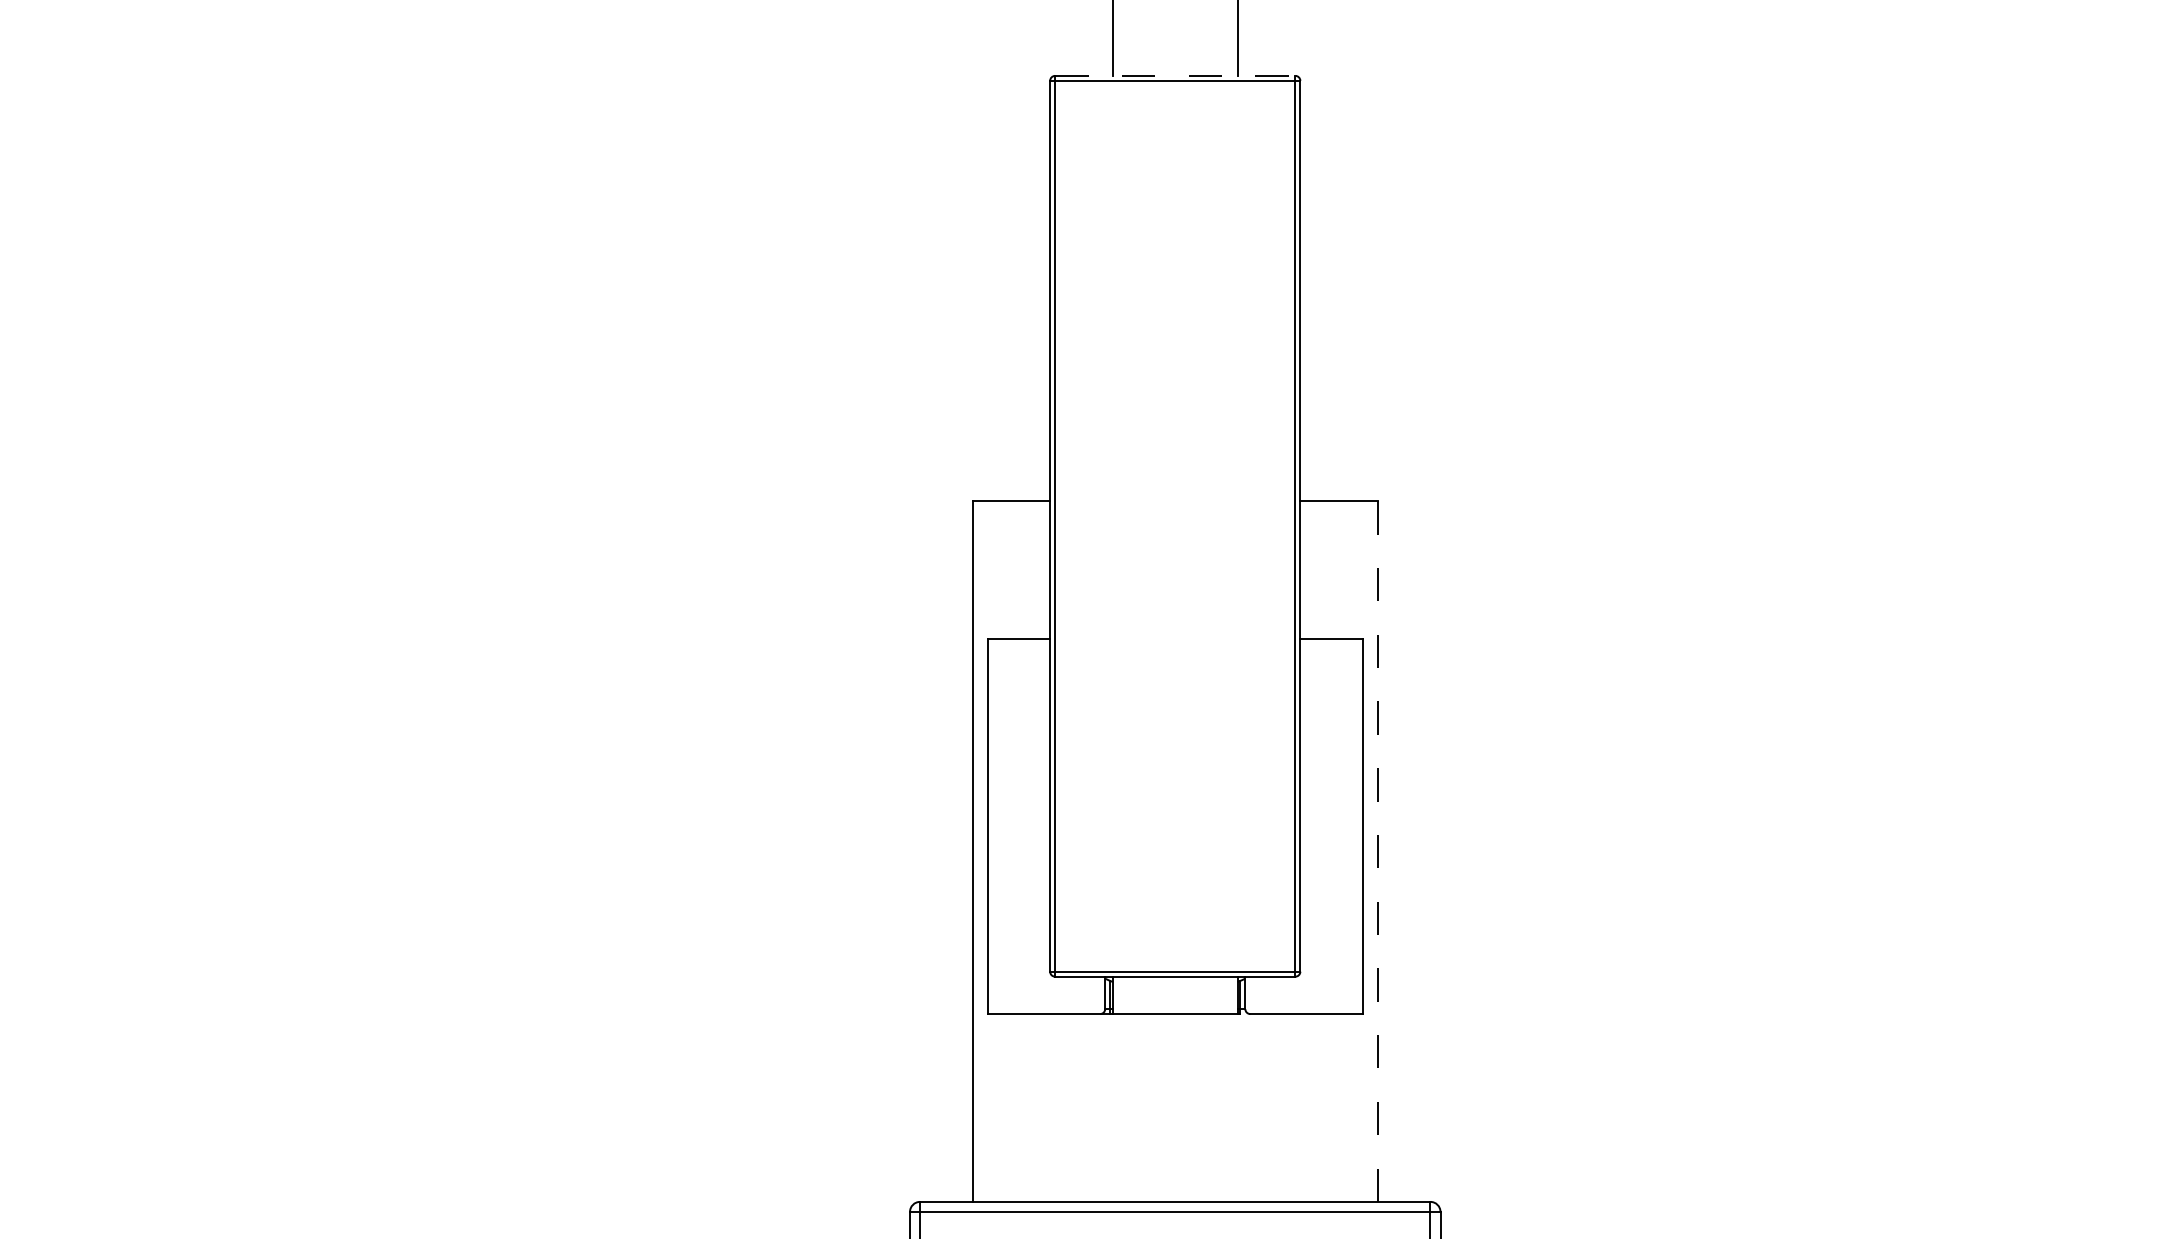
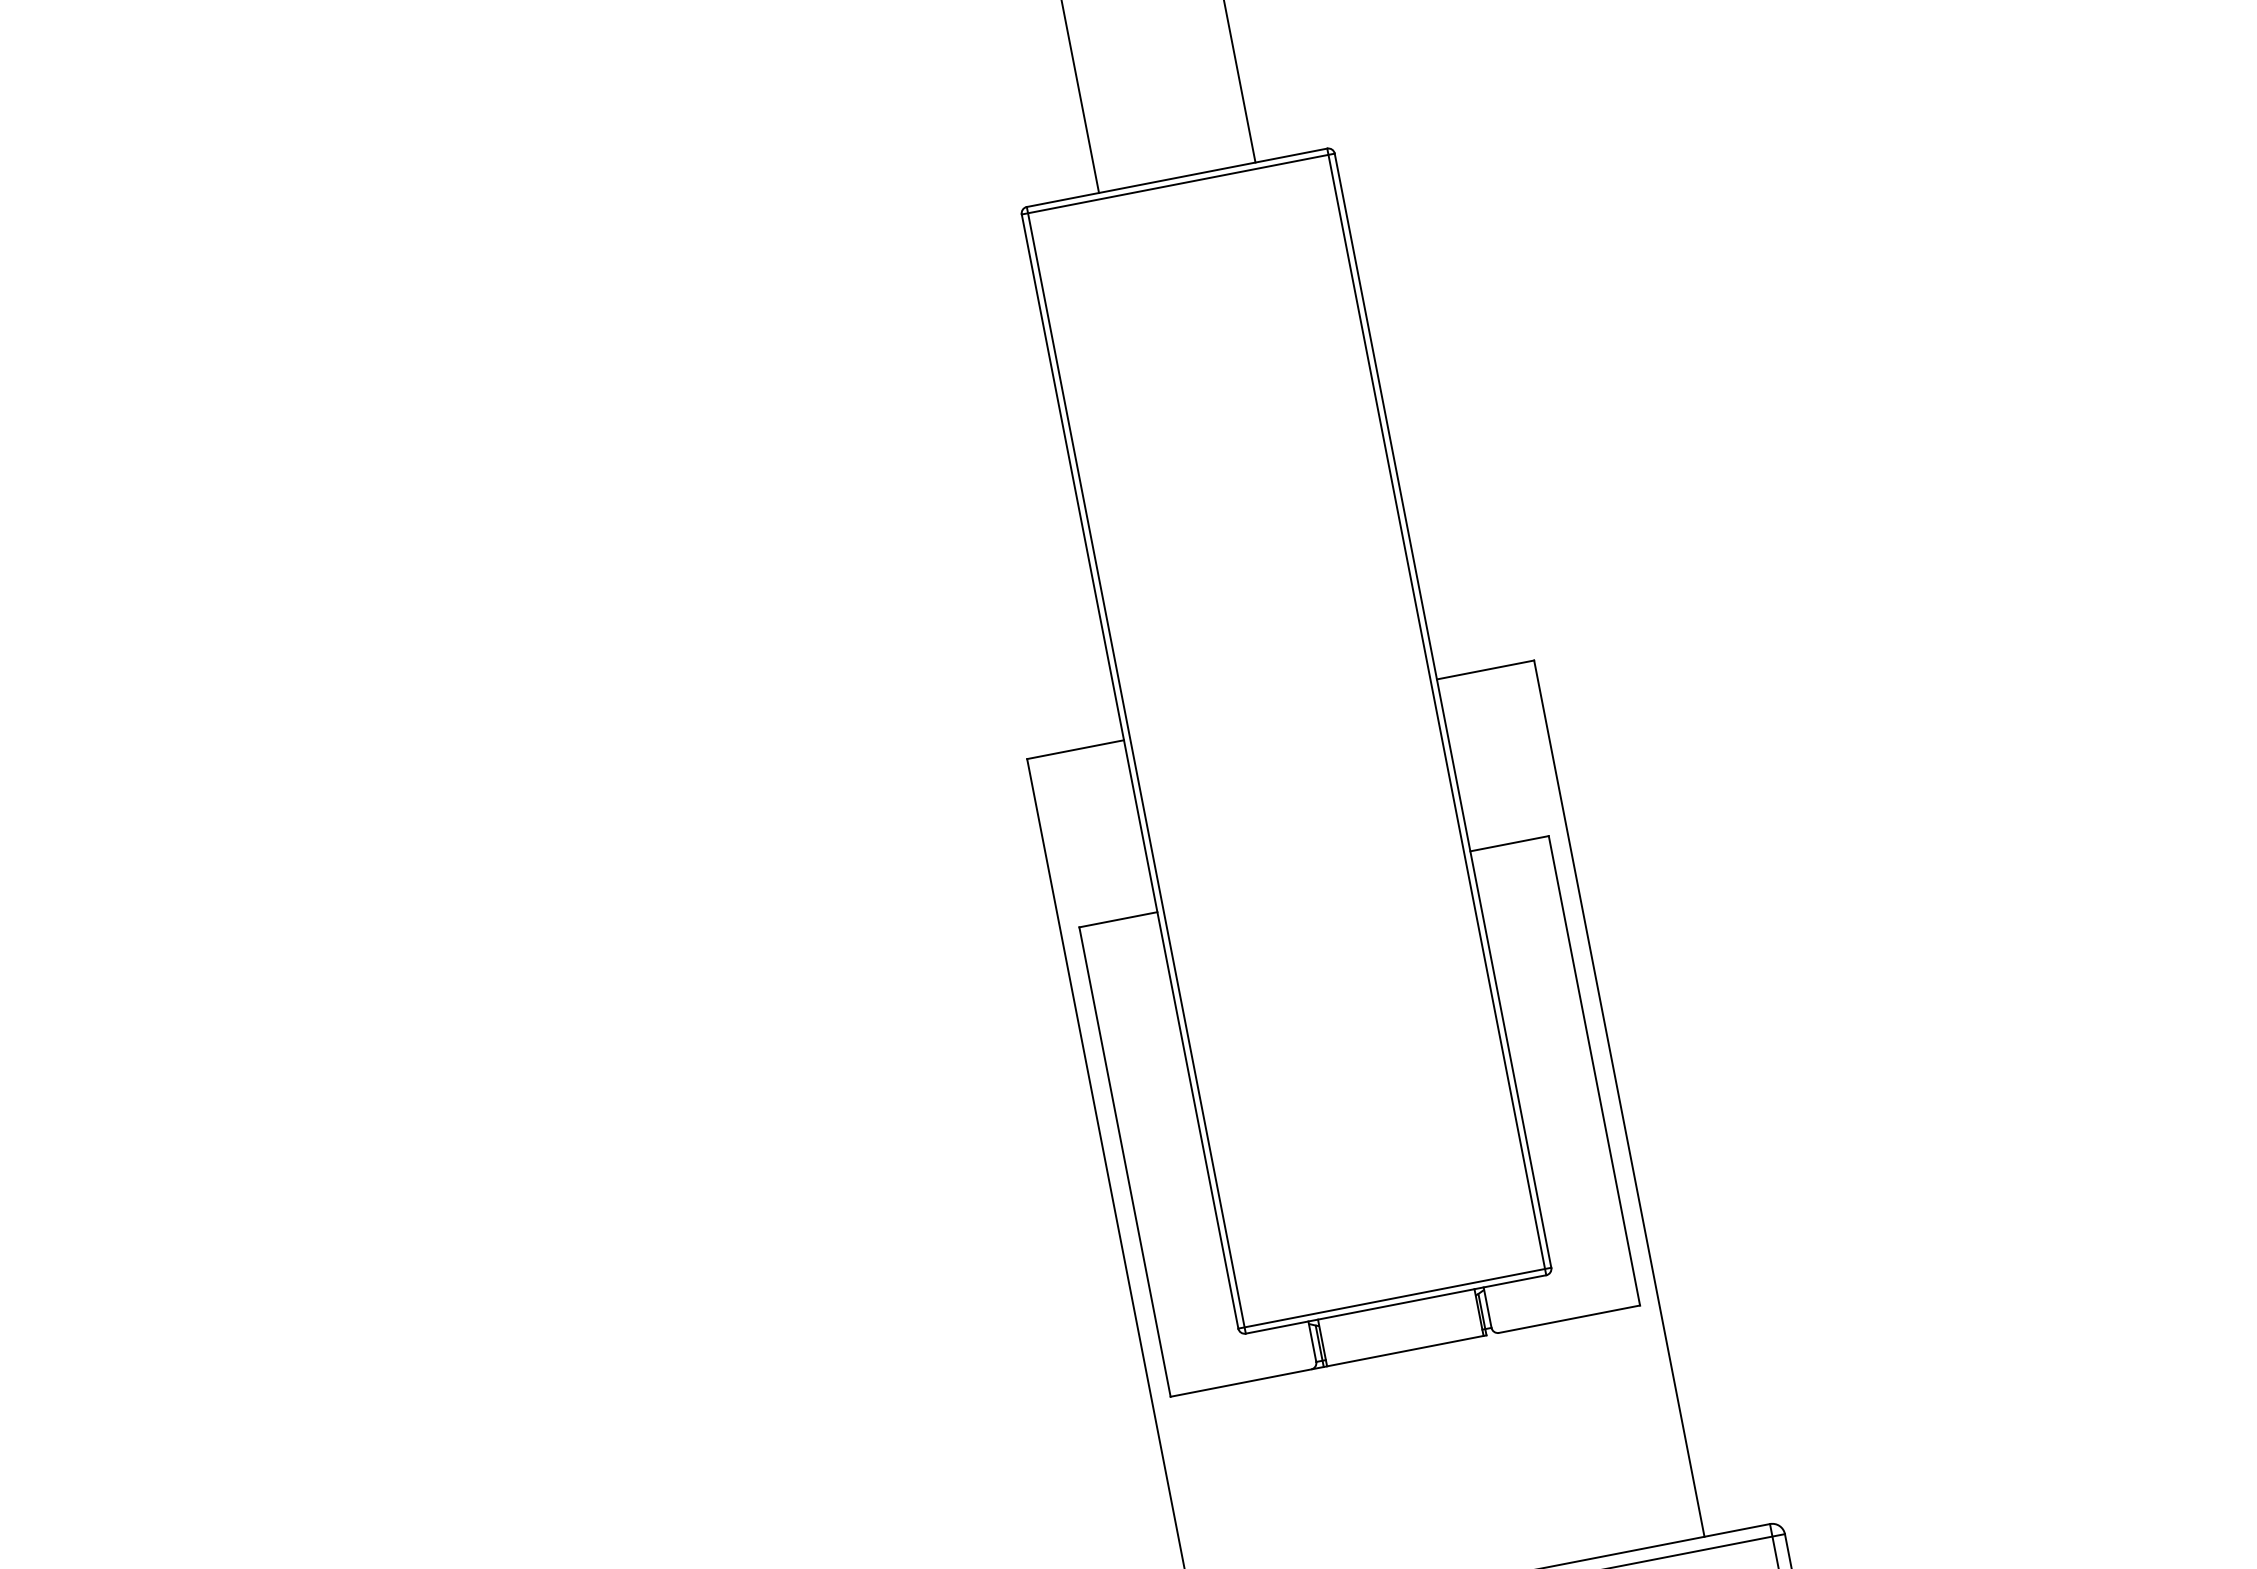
line: (1175, 75) -> (1177, 177), dashed -> solid
line: (1378, 851) -> (1619, 1098), dashed -> solid

